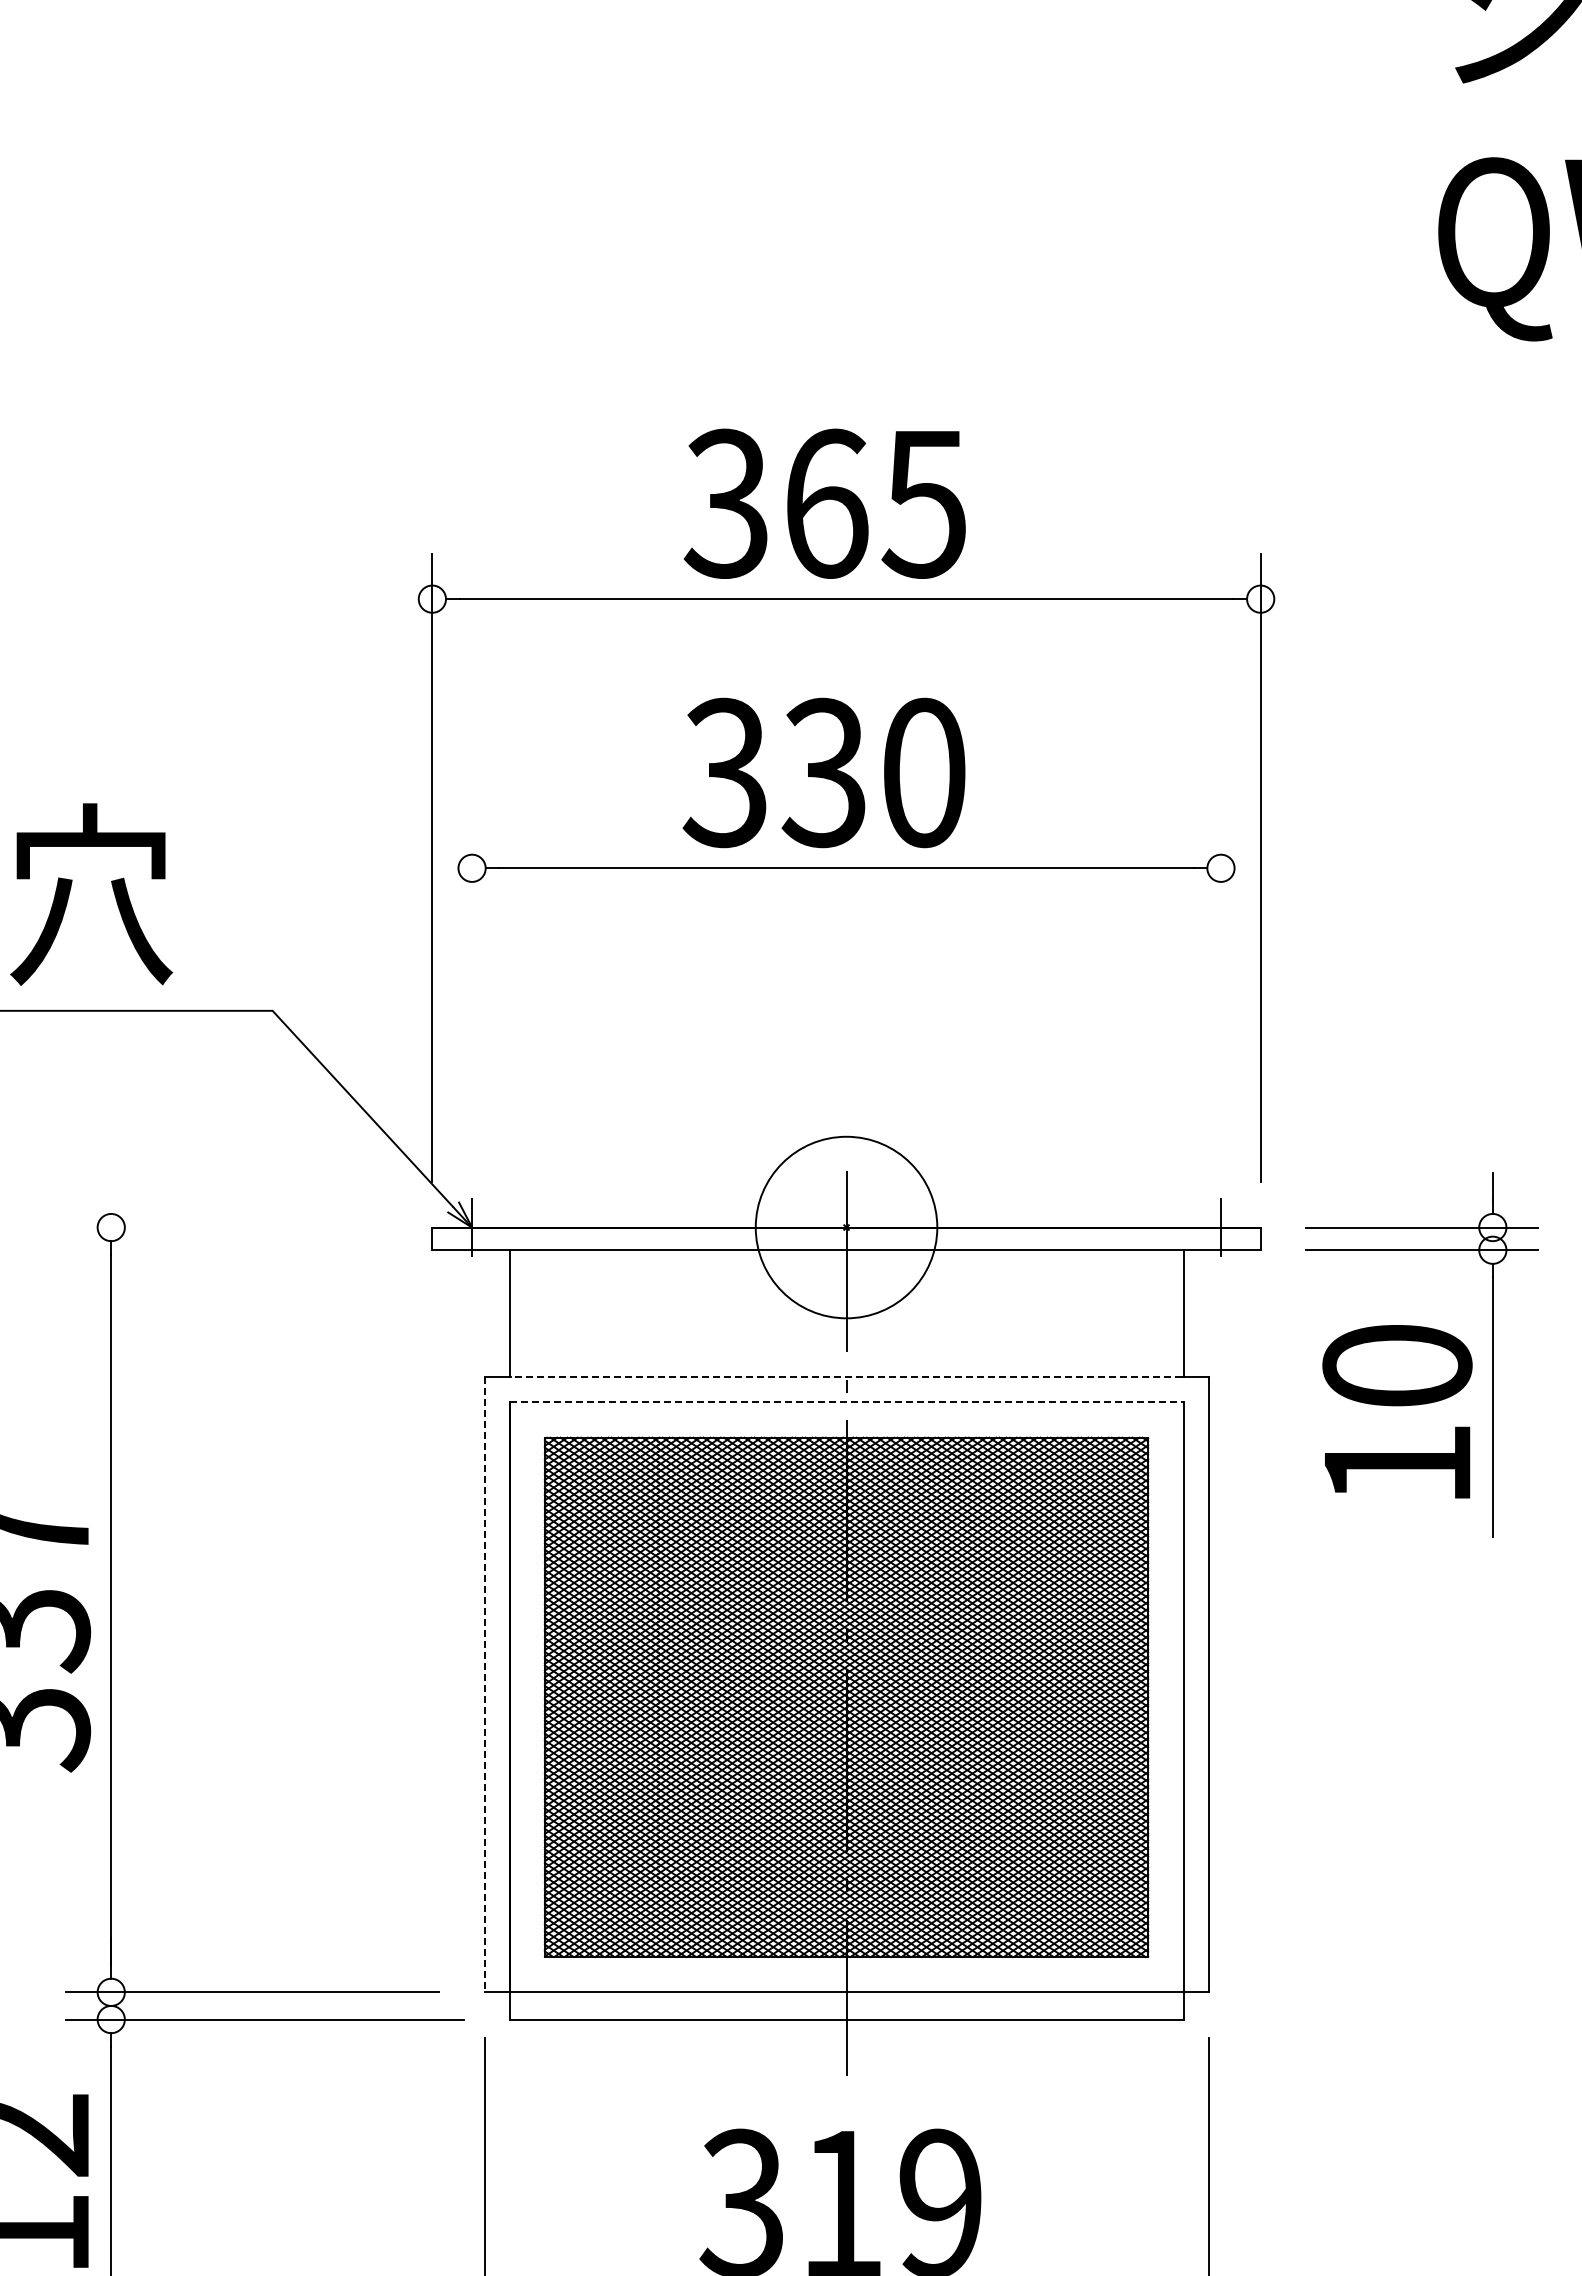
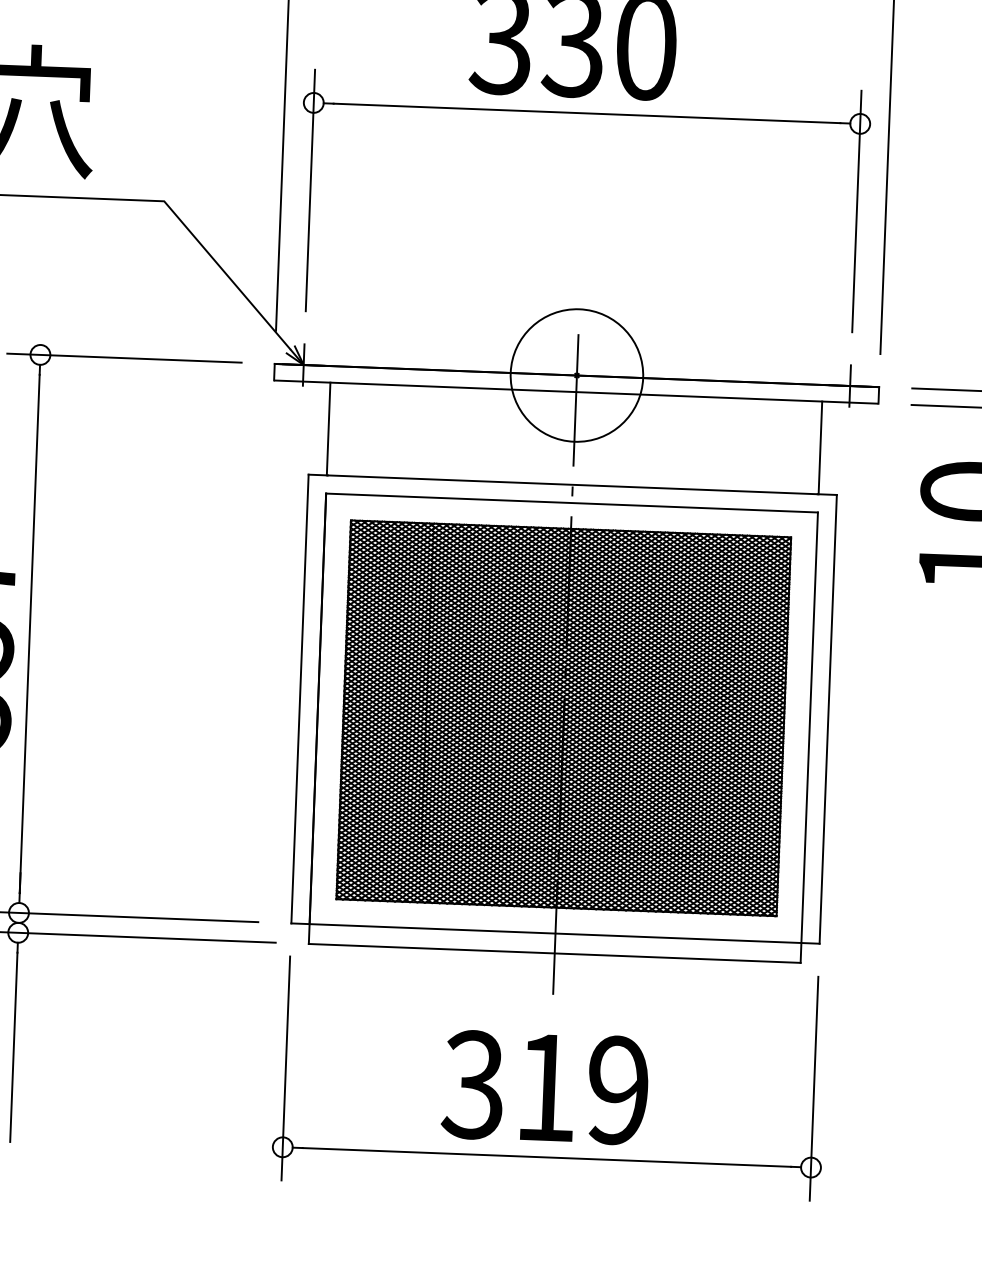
line: (472, 987) -> (310, 189), added
line: (1220, 987) -> (856, 210), added
line: (225, 1227) -> (123, 358), added
line: (846, 1377) -> (572, 484), dashed -> solid
line: (846, 1402) -> (572, 503), dashed -> solid
line: (484, 1685) -> (299, 699), dashed -> solid

